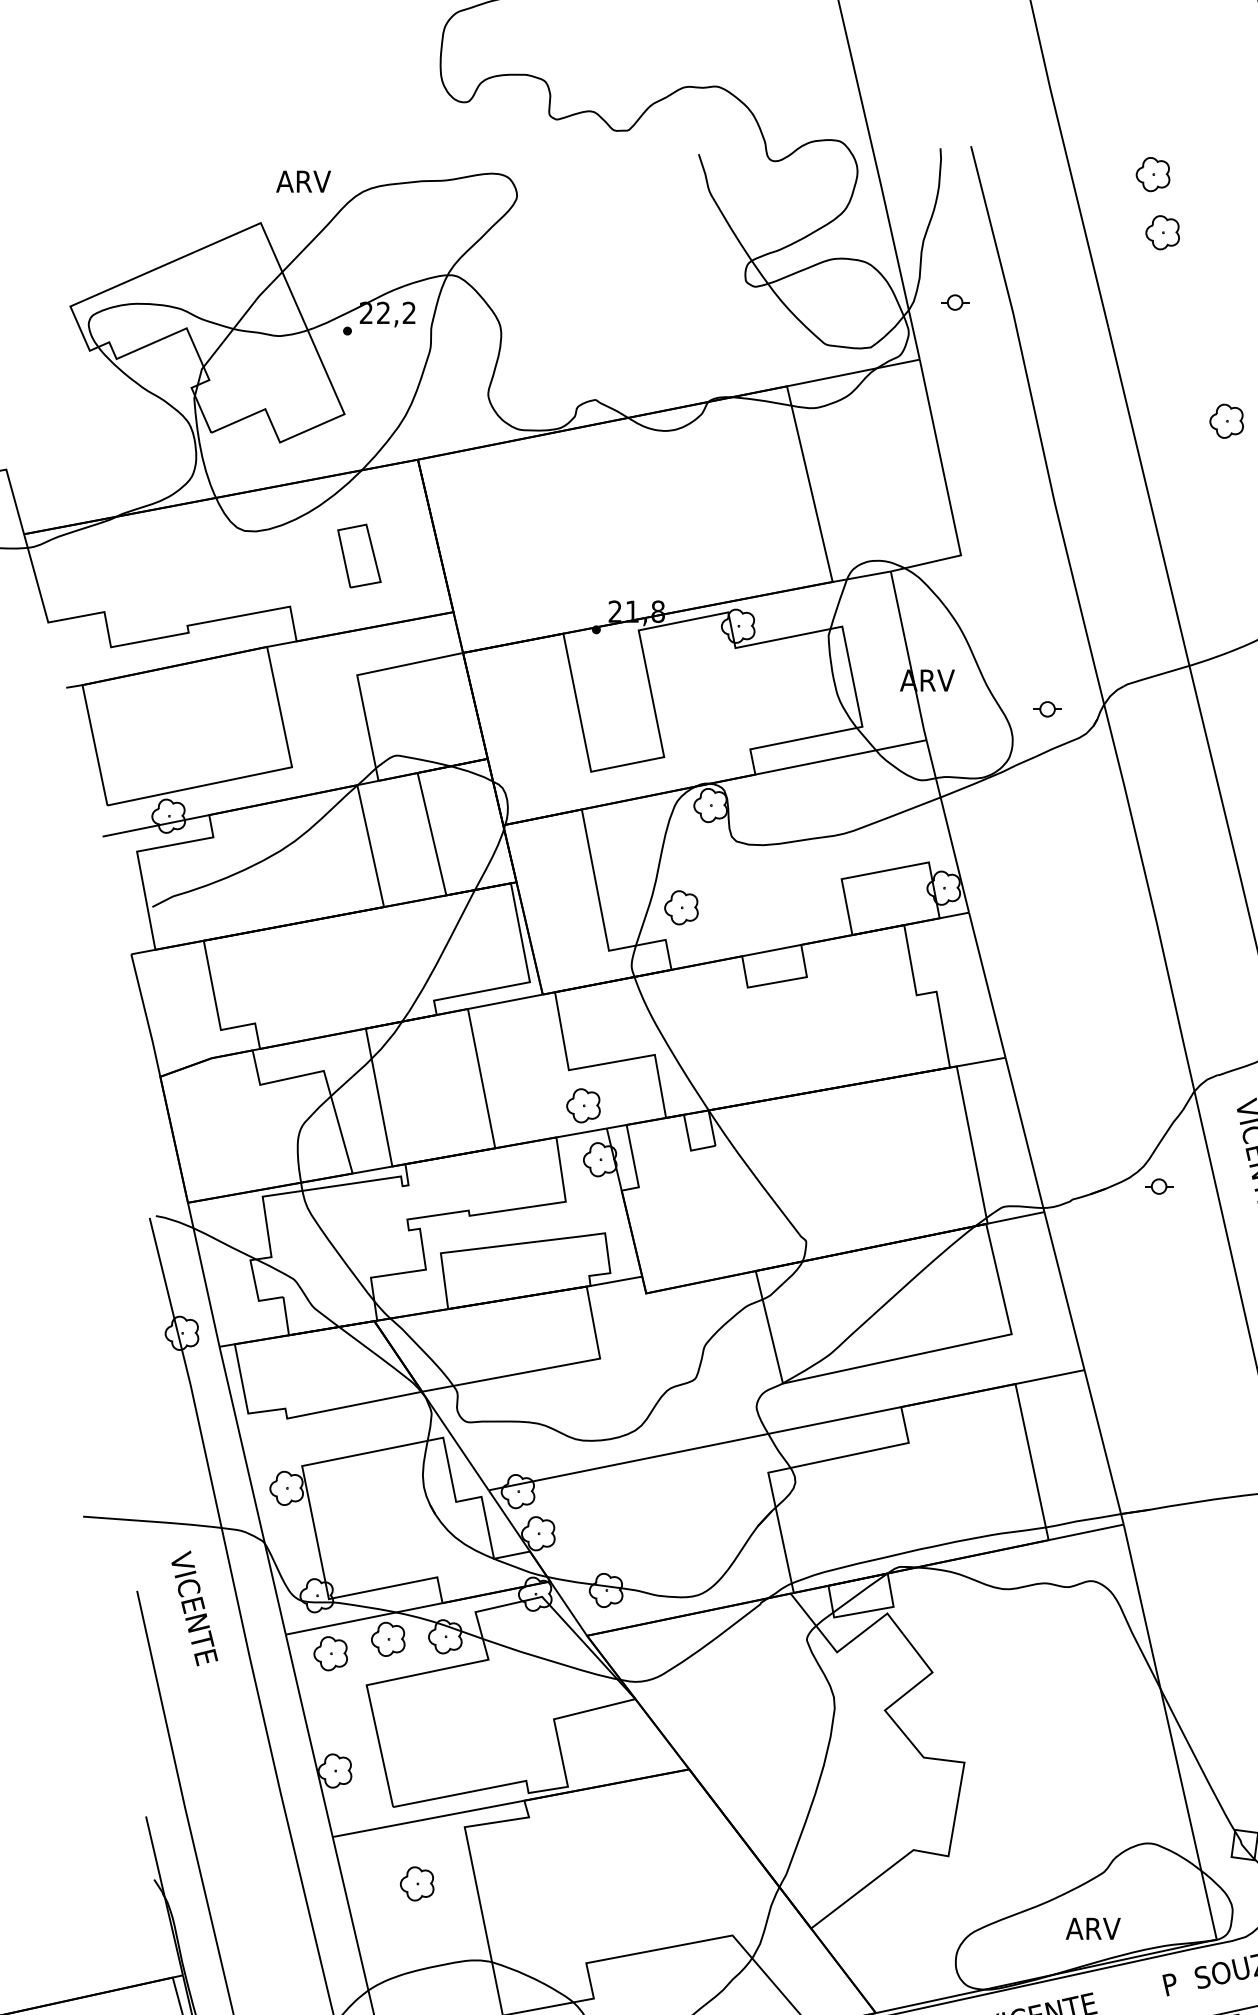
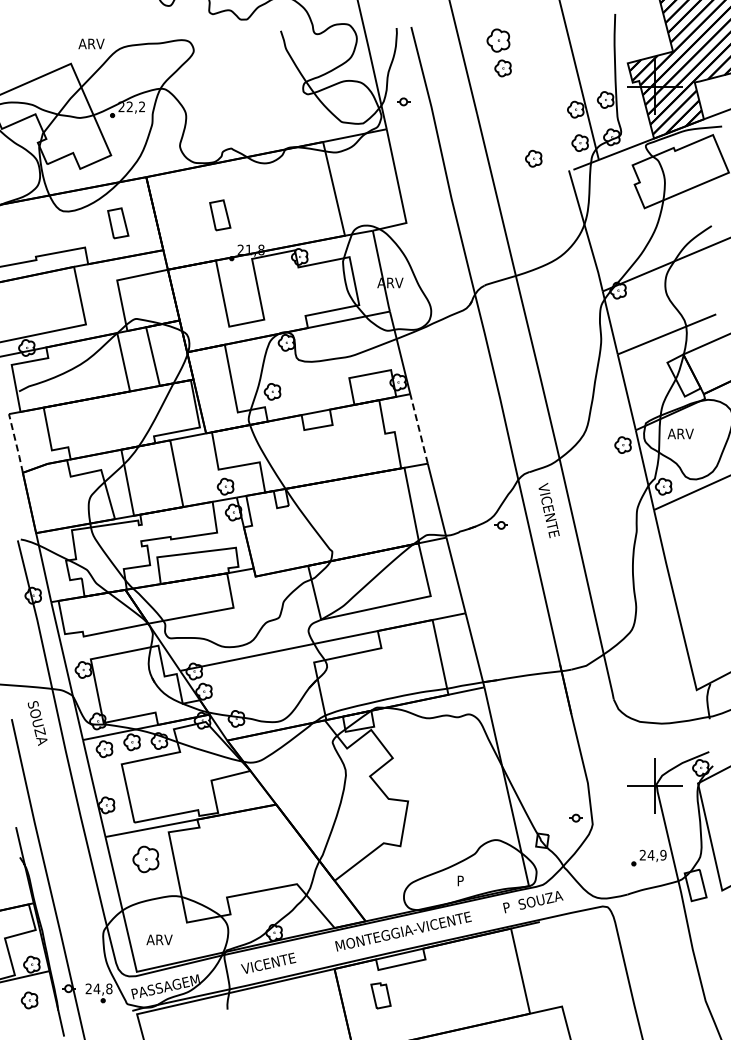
part: (1153, 174) -> (498, 40), size x1.4
part: (572, 539) -> (220, 215), added
part: (1046, 708) -> (447, 296), removed
line: (988, 984) -> (419, 428), solid -> dashed
line: (146, 1015) -> (16, 443), solid -> dashed
text: (192, 1608) -> (38, 727), VICENTE -> SOUZA
part: (416, 1883) -> (145, 859), size x1.6
text: (1092, 1927) -> (469, 880), ARV -> P

